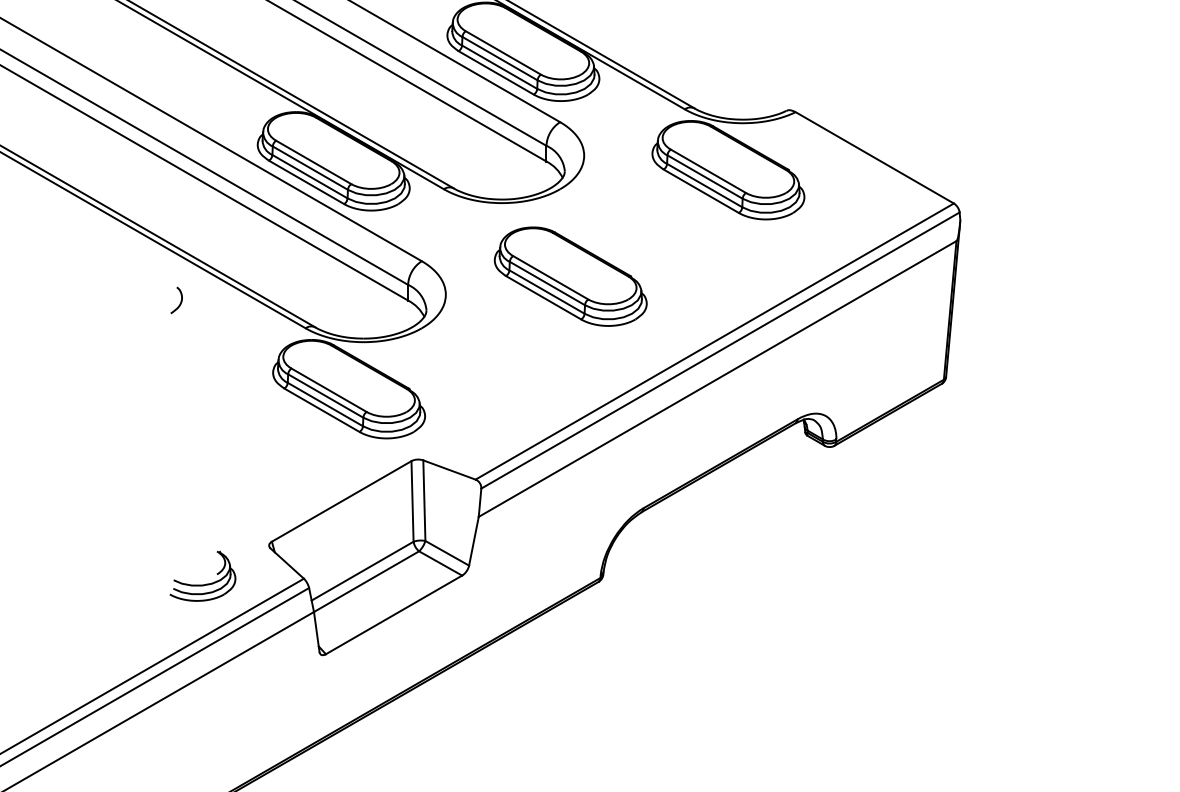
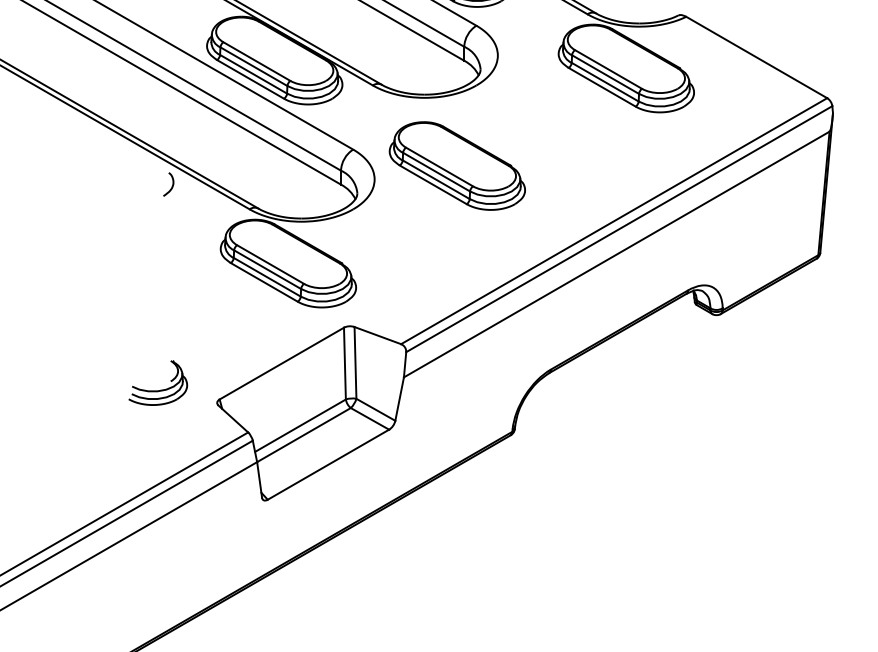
part: (570, 276) -> (457, 165), moved
curve: (180, 300) -> (172, 184), moved
part: (206, 583) -> (161, 389), moved

